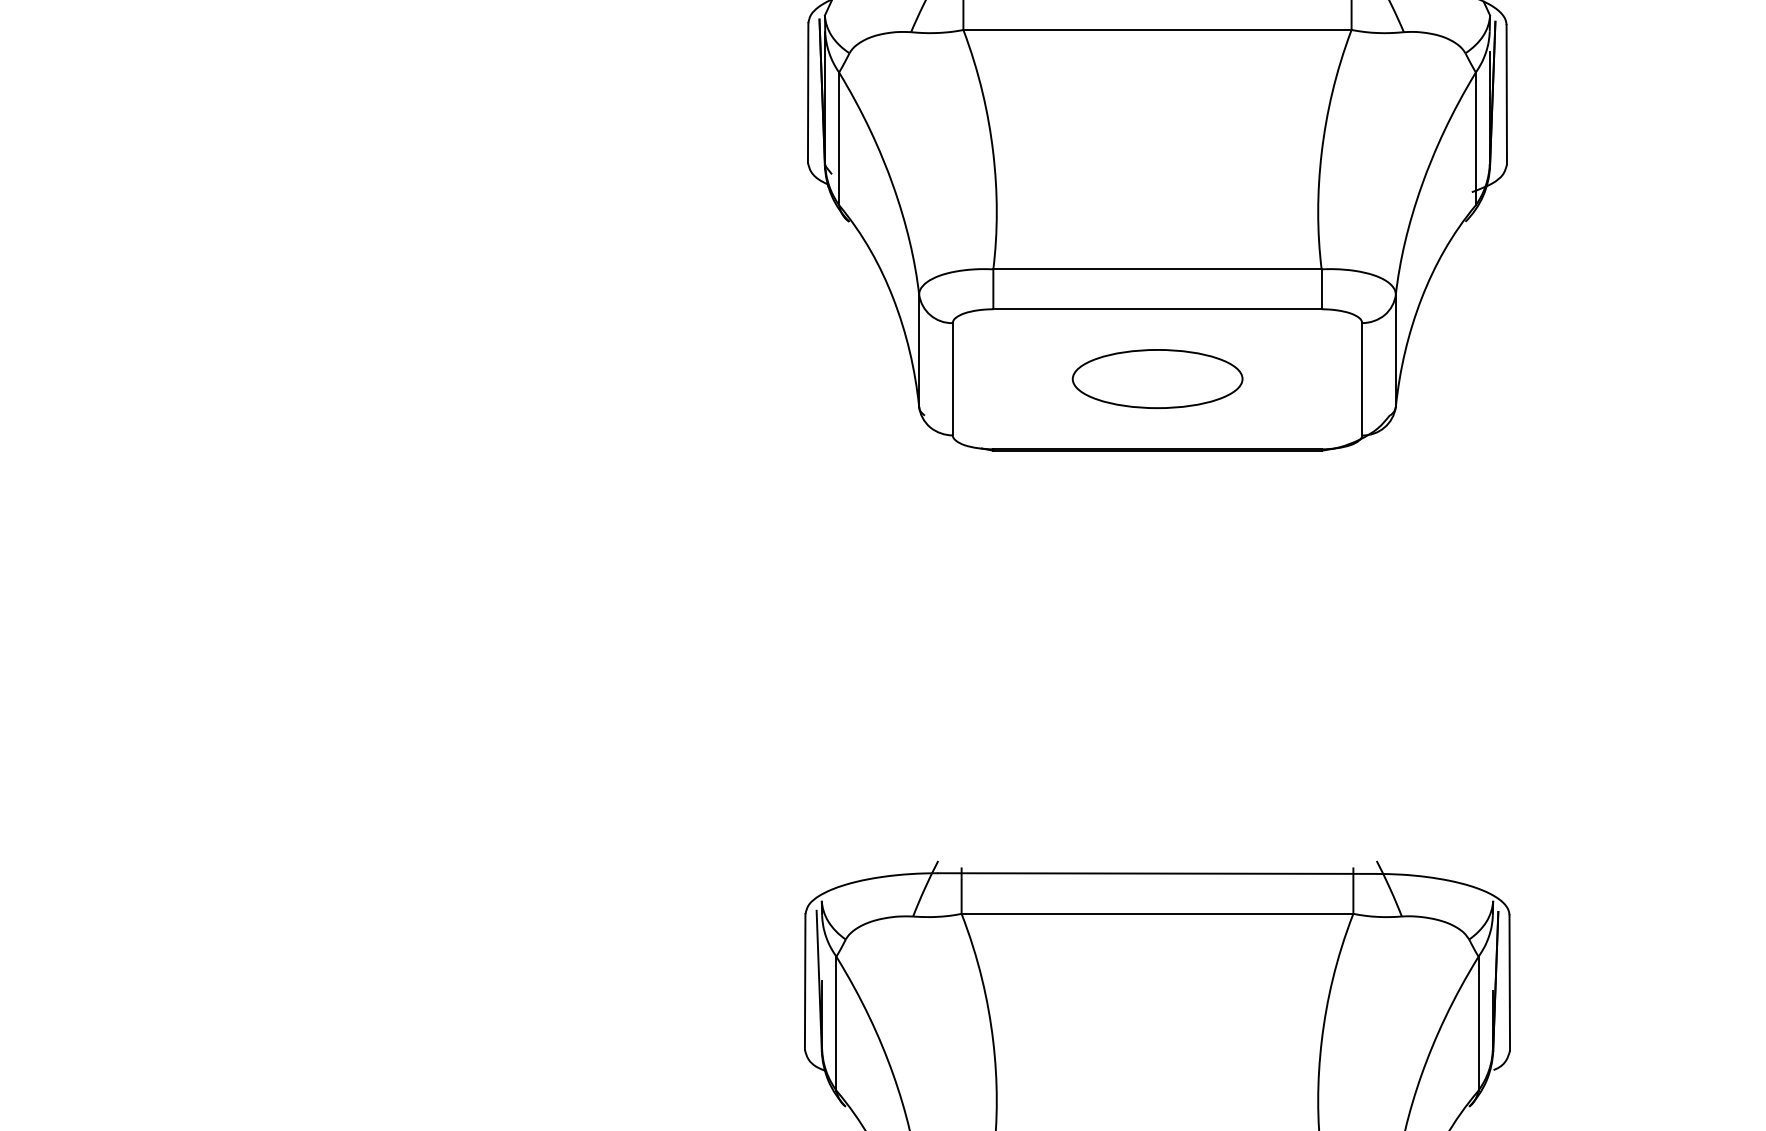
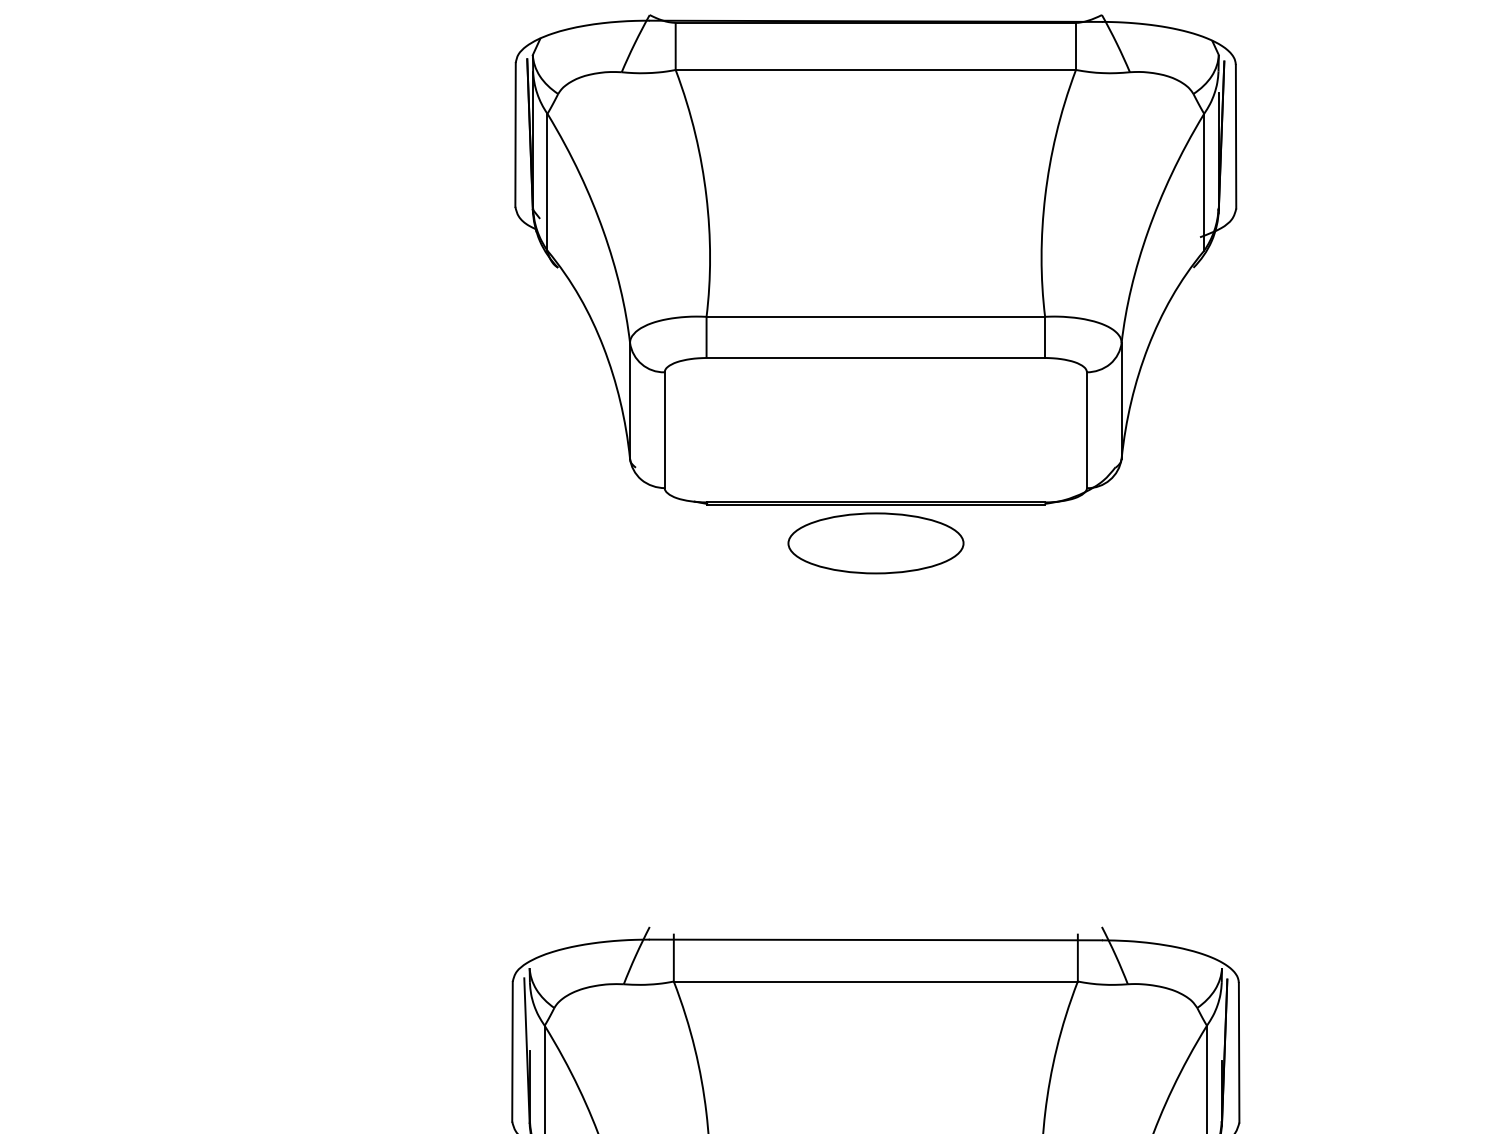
part: (1157, 378) -> (875, 542), moved

